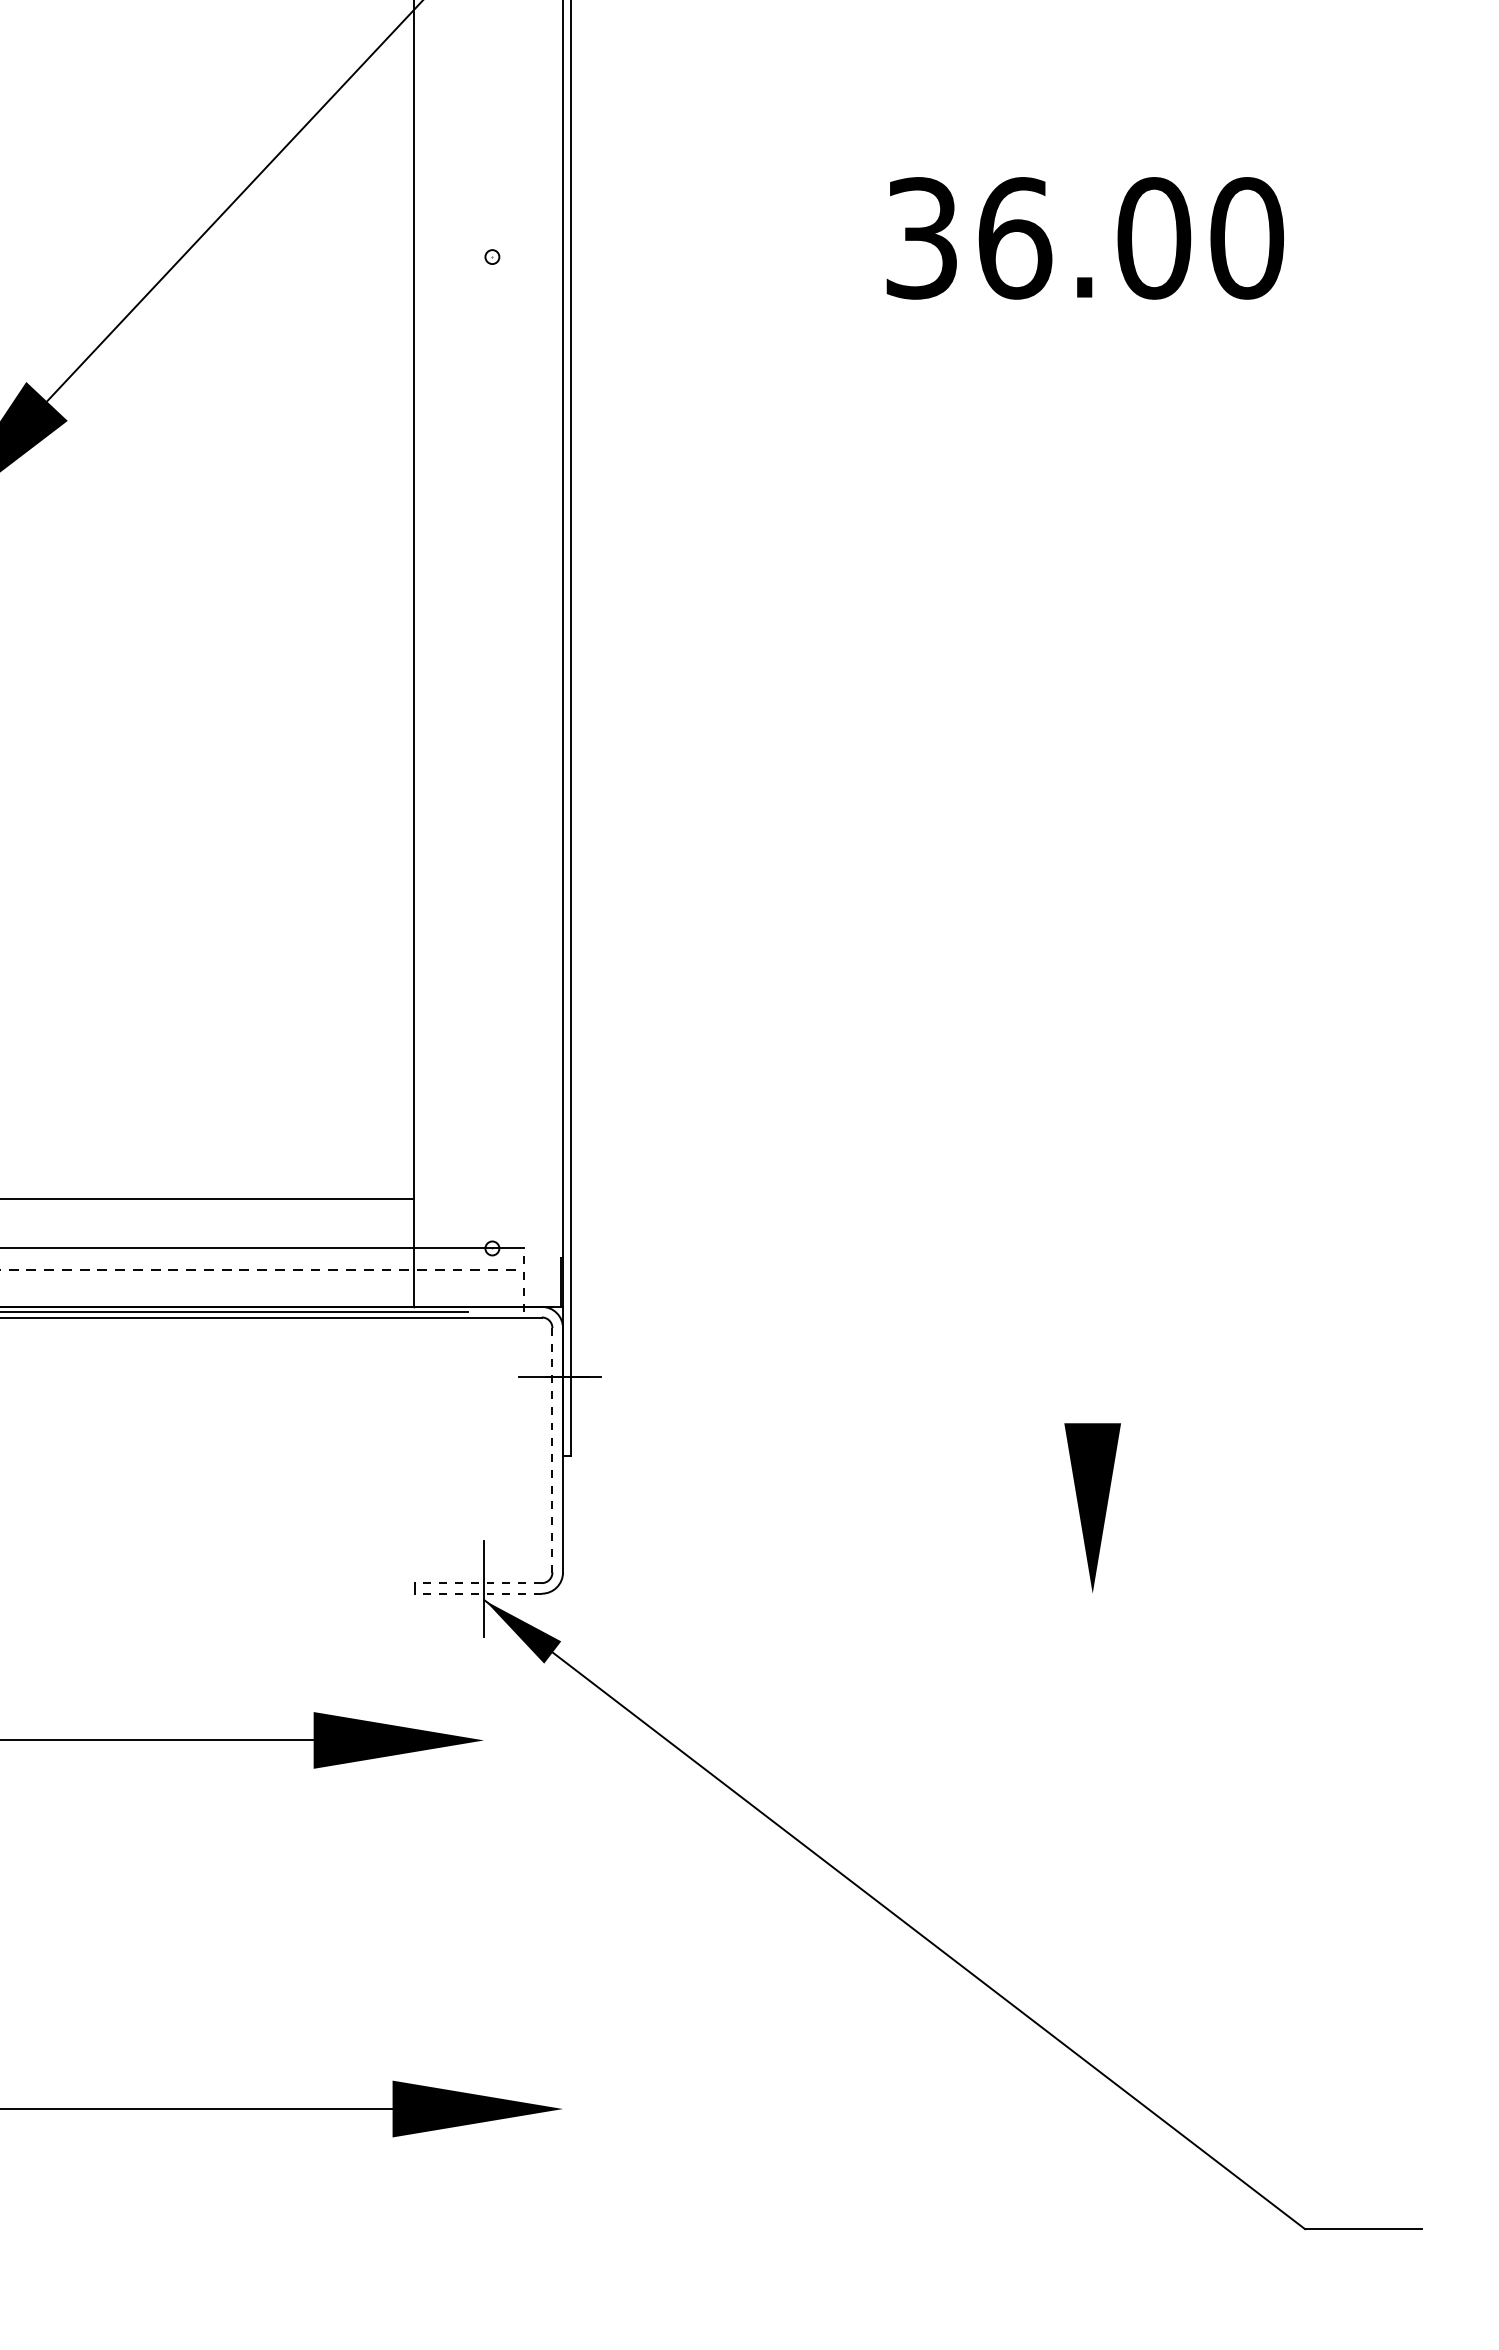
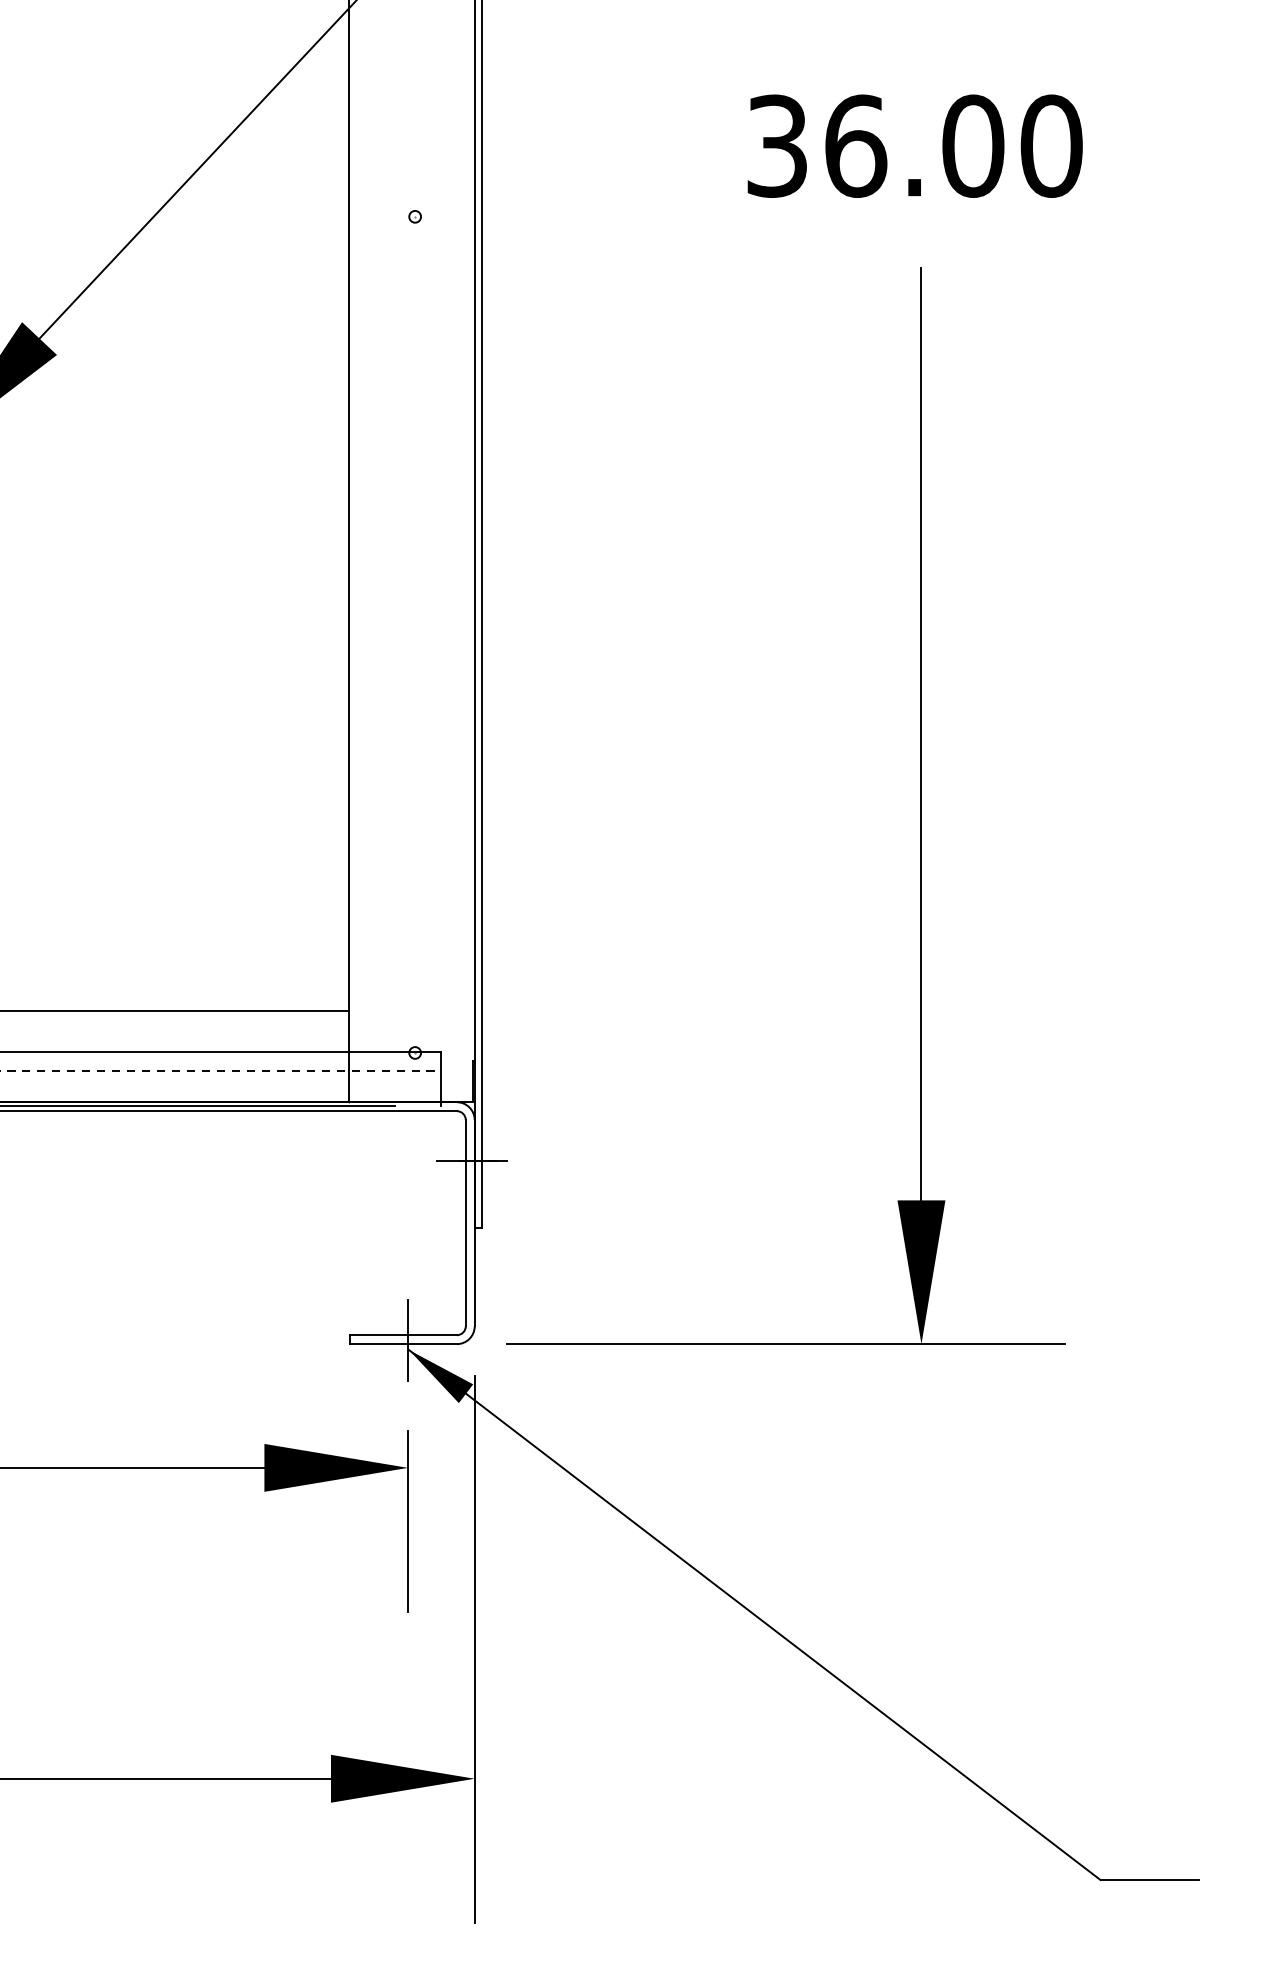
text: (1084, 238) -> (914, 146), moved
line: (1092, 870) -> (921, 734), added
line: (523, 1279) -> (441, 1079), dashed -> solid
line: (552, 1449) -> (465, 1222), dashed -> solid
line: (477, 1583) -> (402, 1335), dashed -> solid
line: (477, 1593) -> (402, 1343), dashed -> solid
line: (931, 1593) -> (785, 1343), added
line: (484, 1803) -> (408, 1521), added
line: (563, 1955) -> (475, 1649), added

